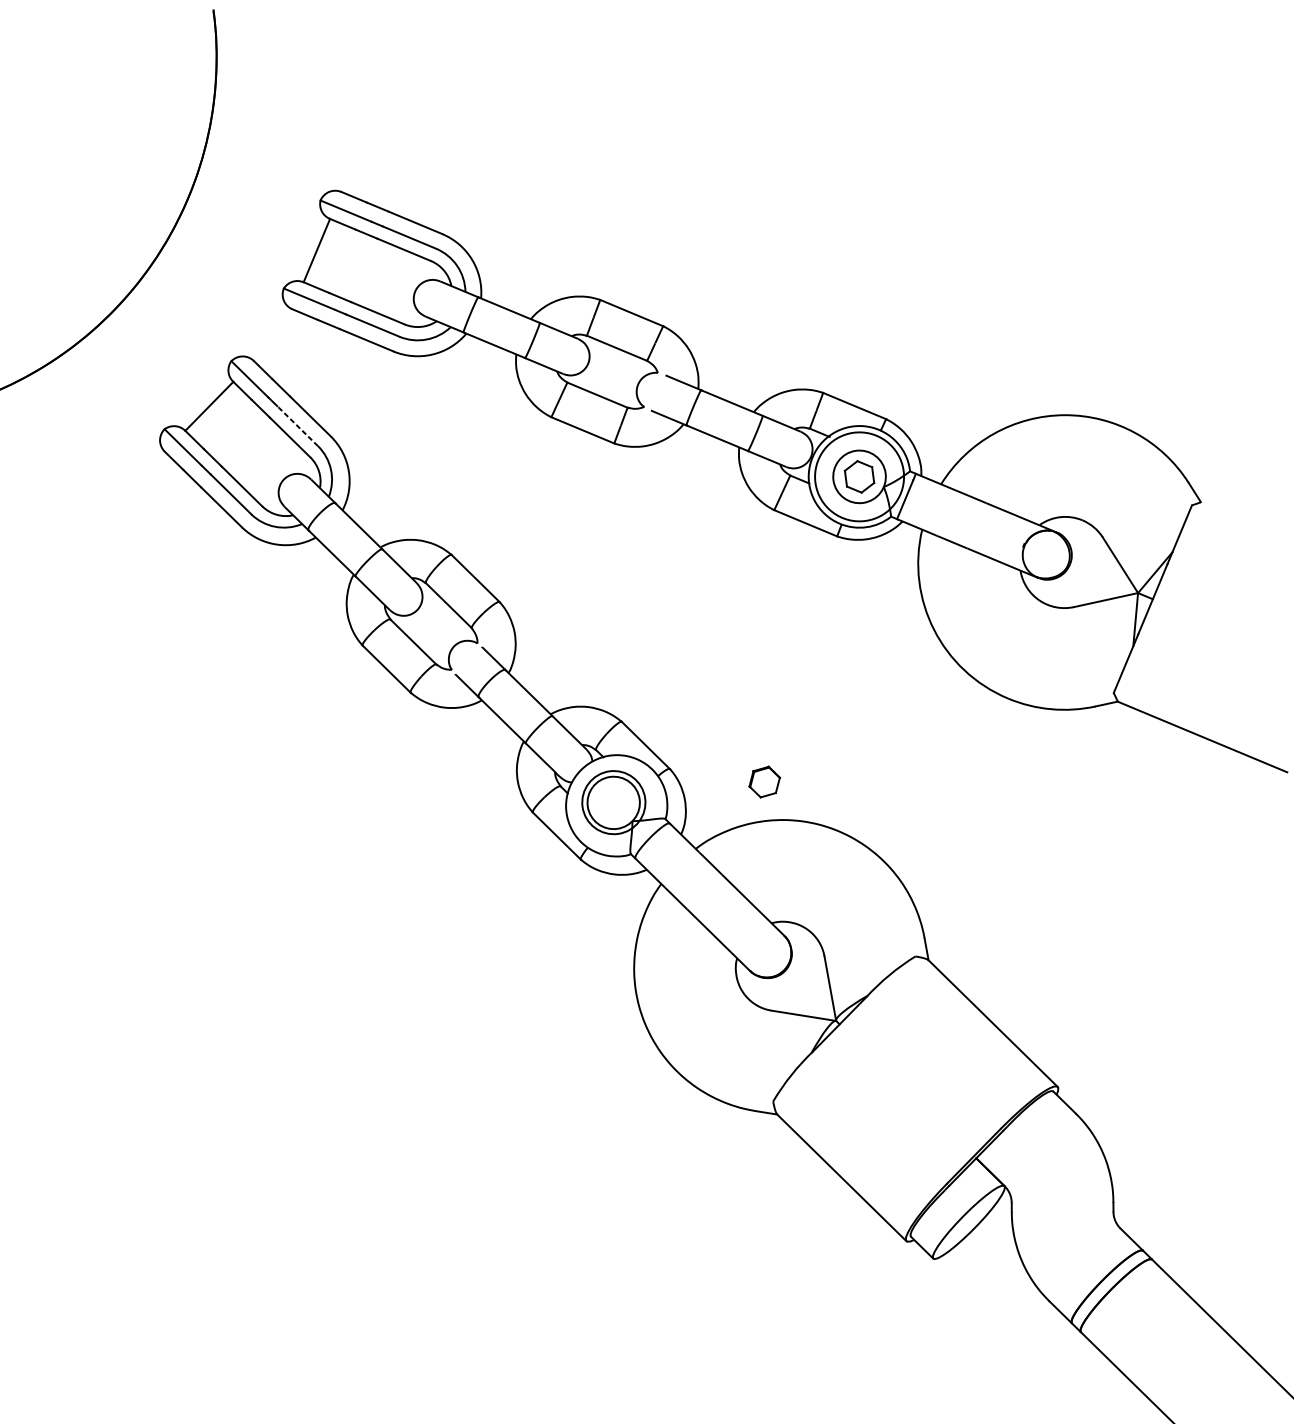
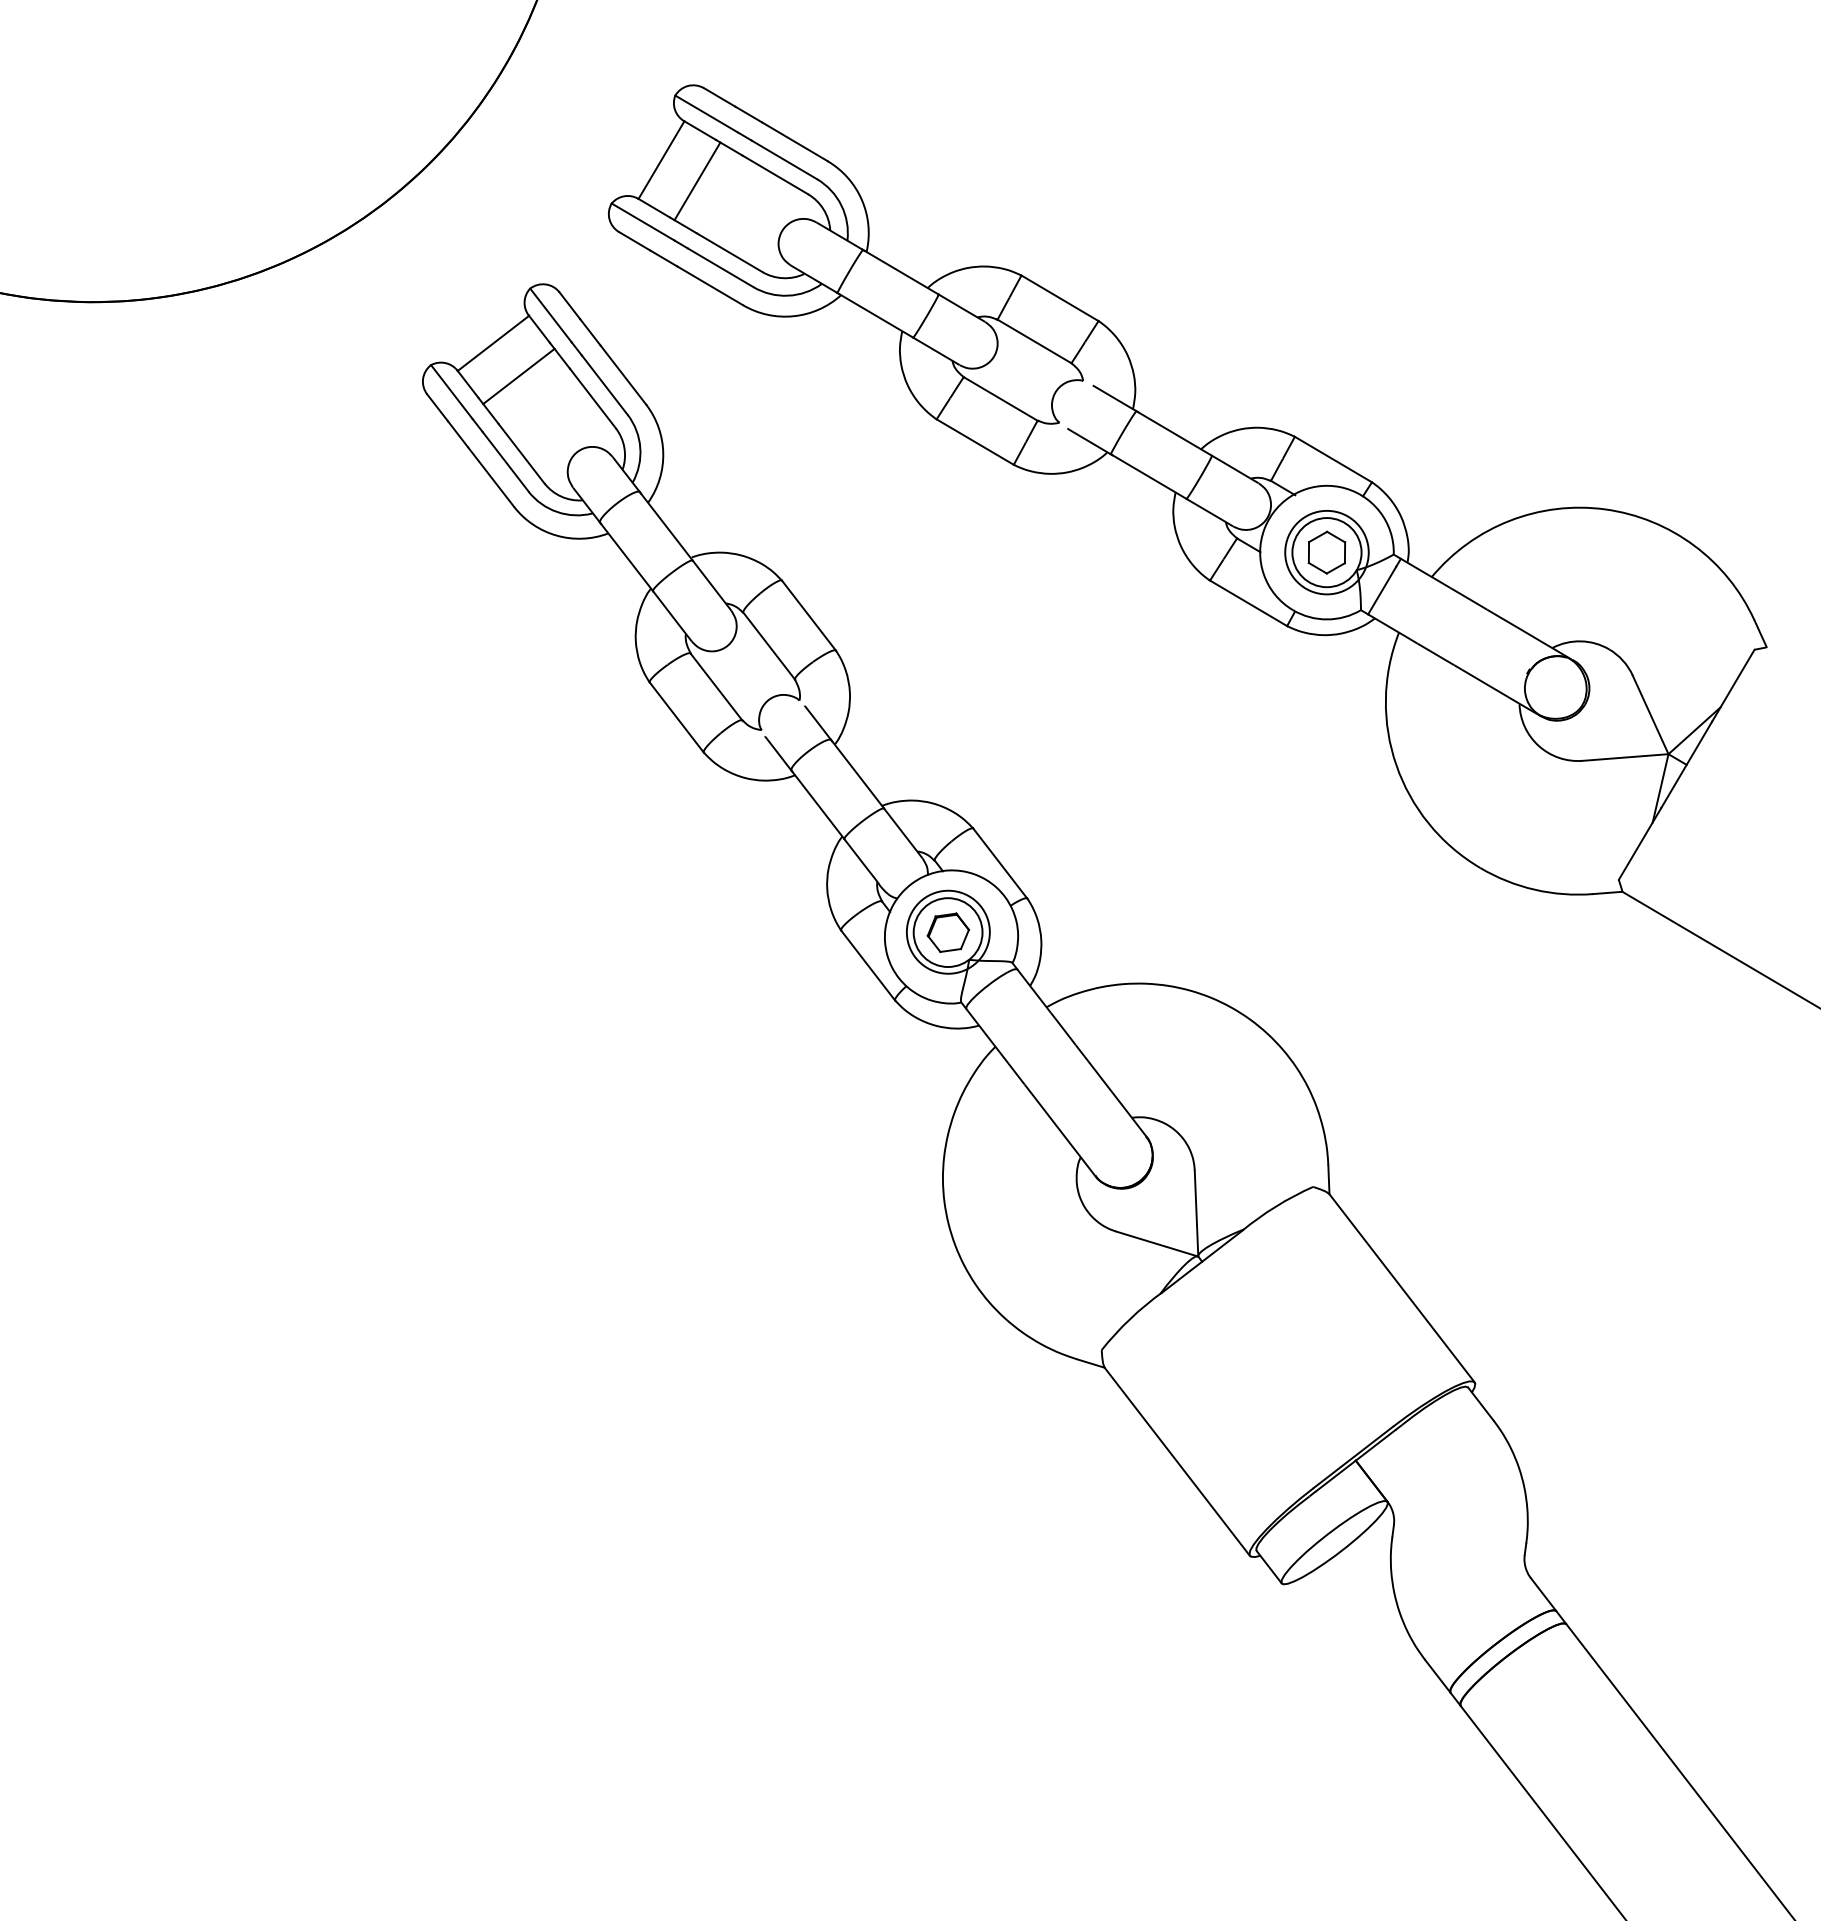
line: (346, 262) -> (697, 181), added
line: (297, 426) -> (604, 385), dashed -> solid
line: (231, 428) -> (518, 376), added
circle: (859, 476) -> (1326, 552), size x0.71
part: (764, 781) -> (947, 932), moved

